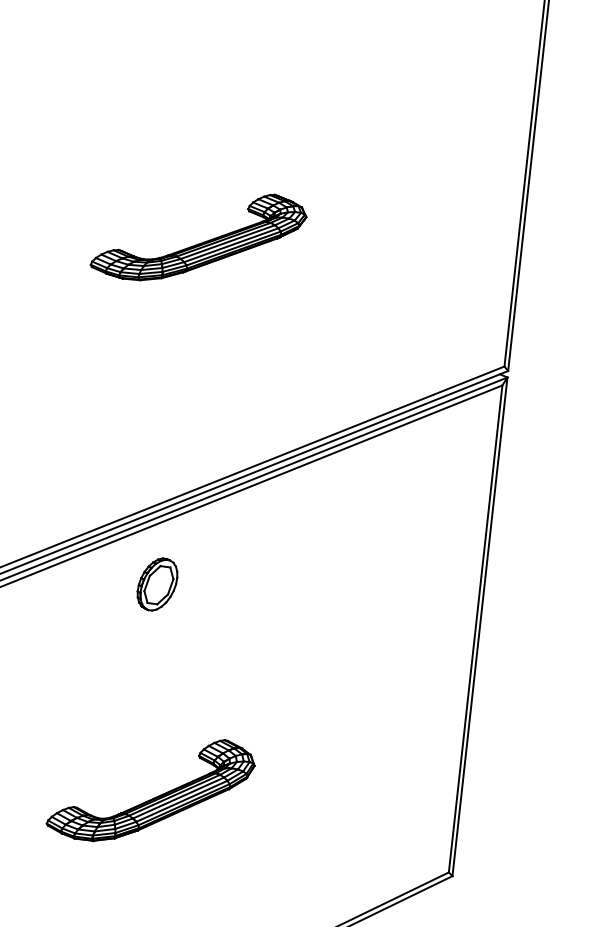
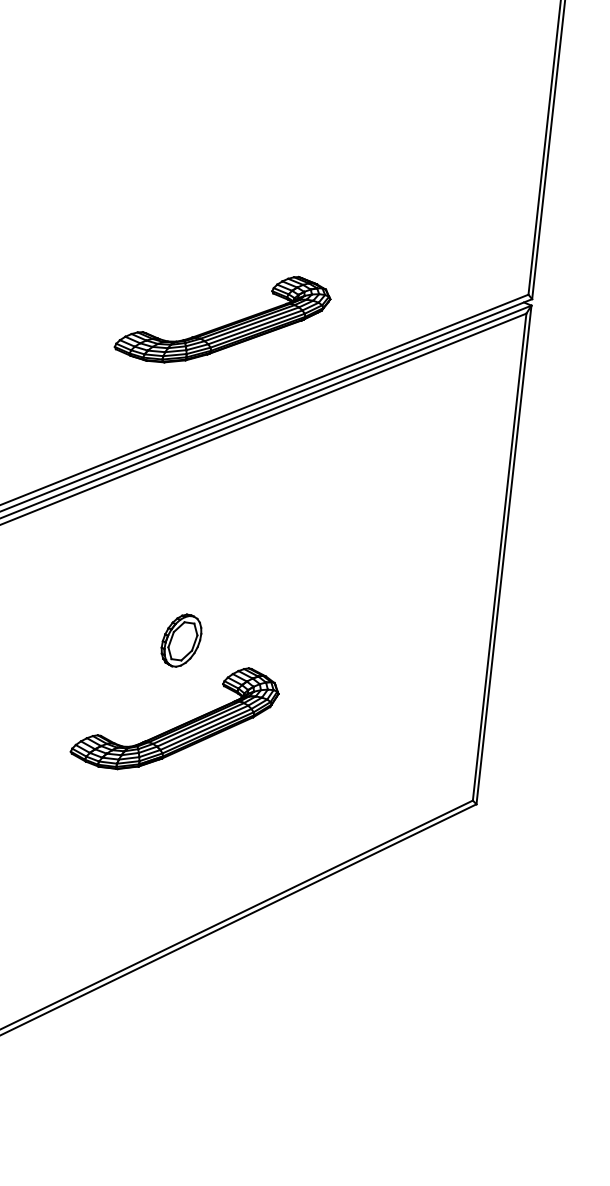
part: (198, 237) -> (222, 319), moved
part: (157, 584) -> (181, 640), moved

